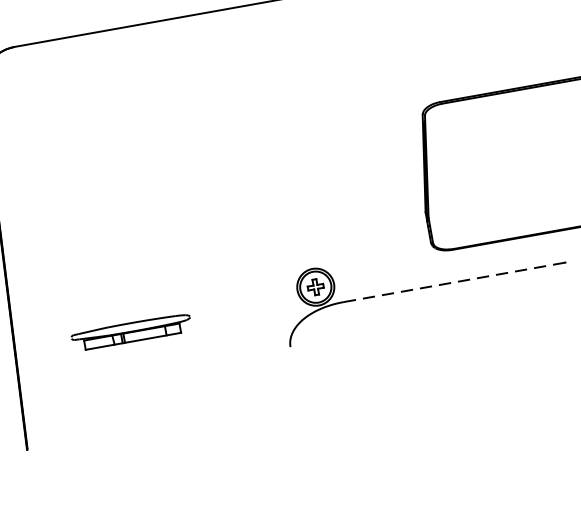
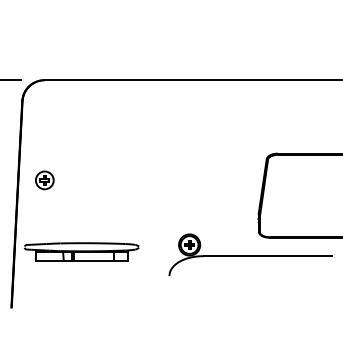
part: (45, 220) -> (44, 180), added
line: (455, 282) -> (268, 256), dashed -> solid
part: (130, 331) -> (81, 251), size x1.67

